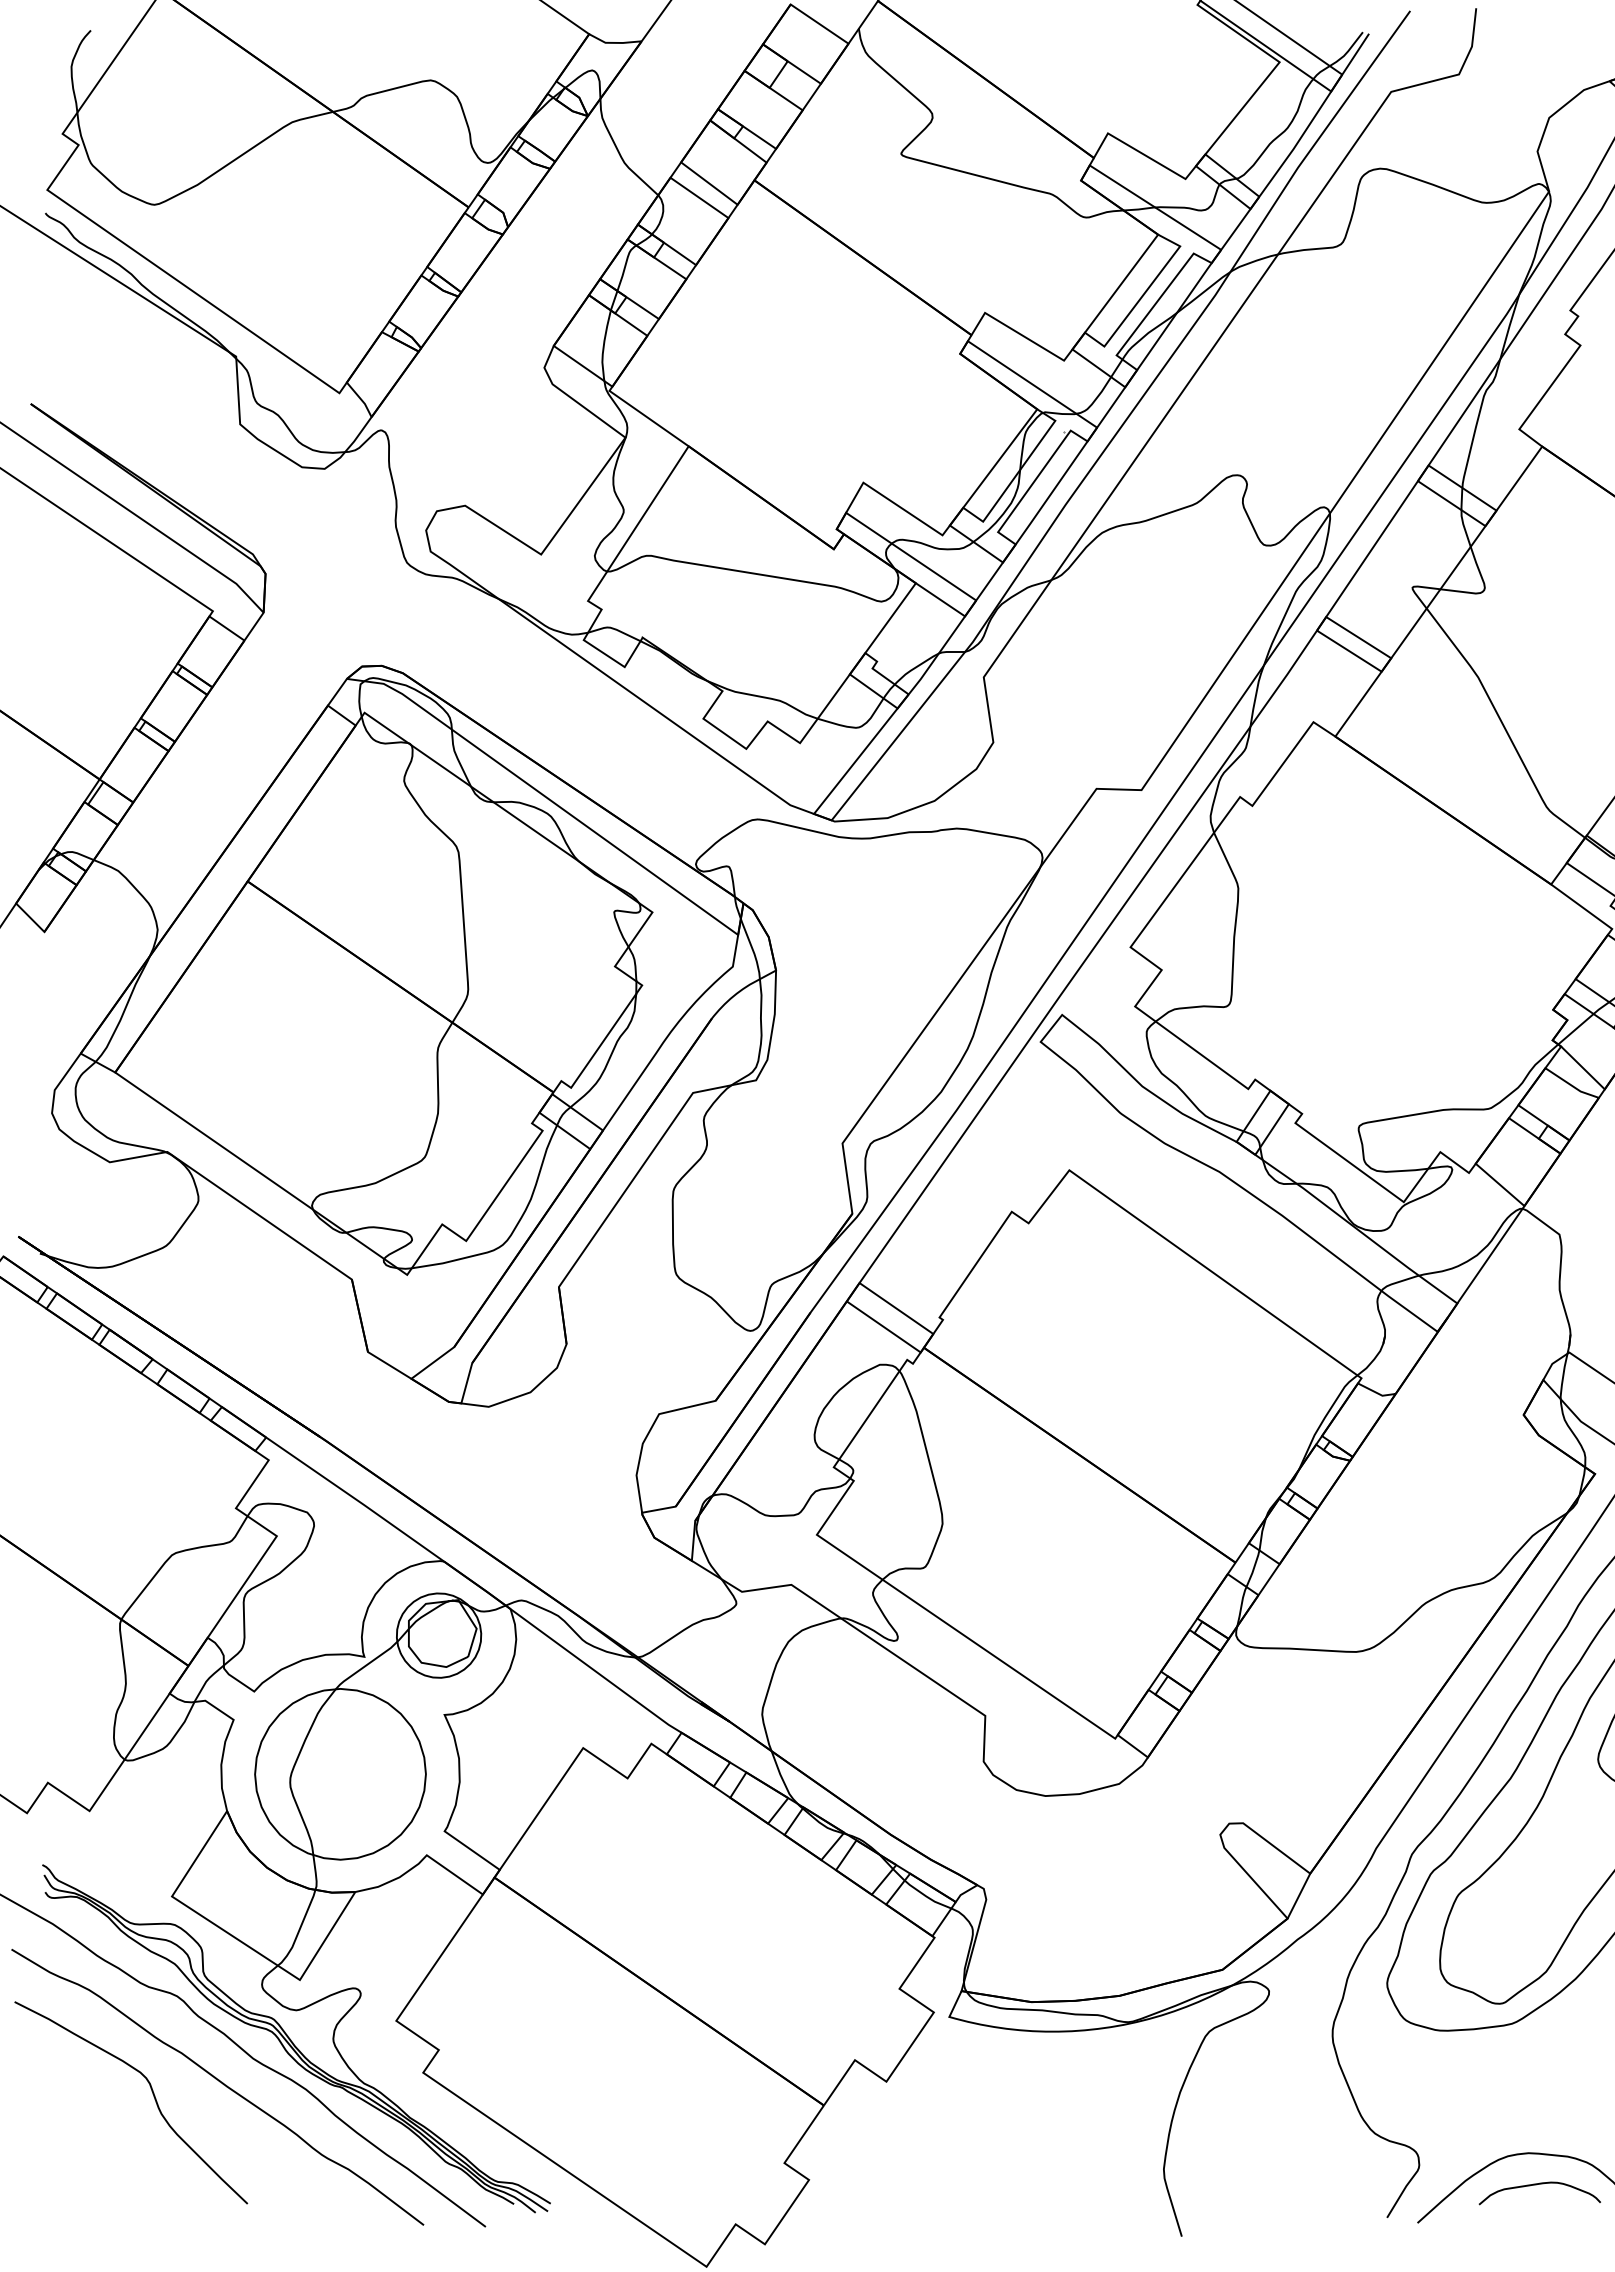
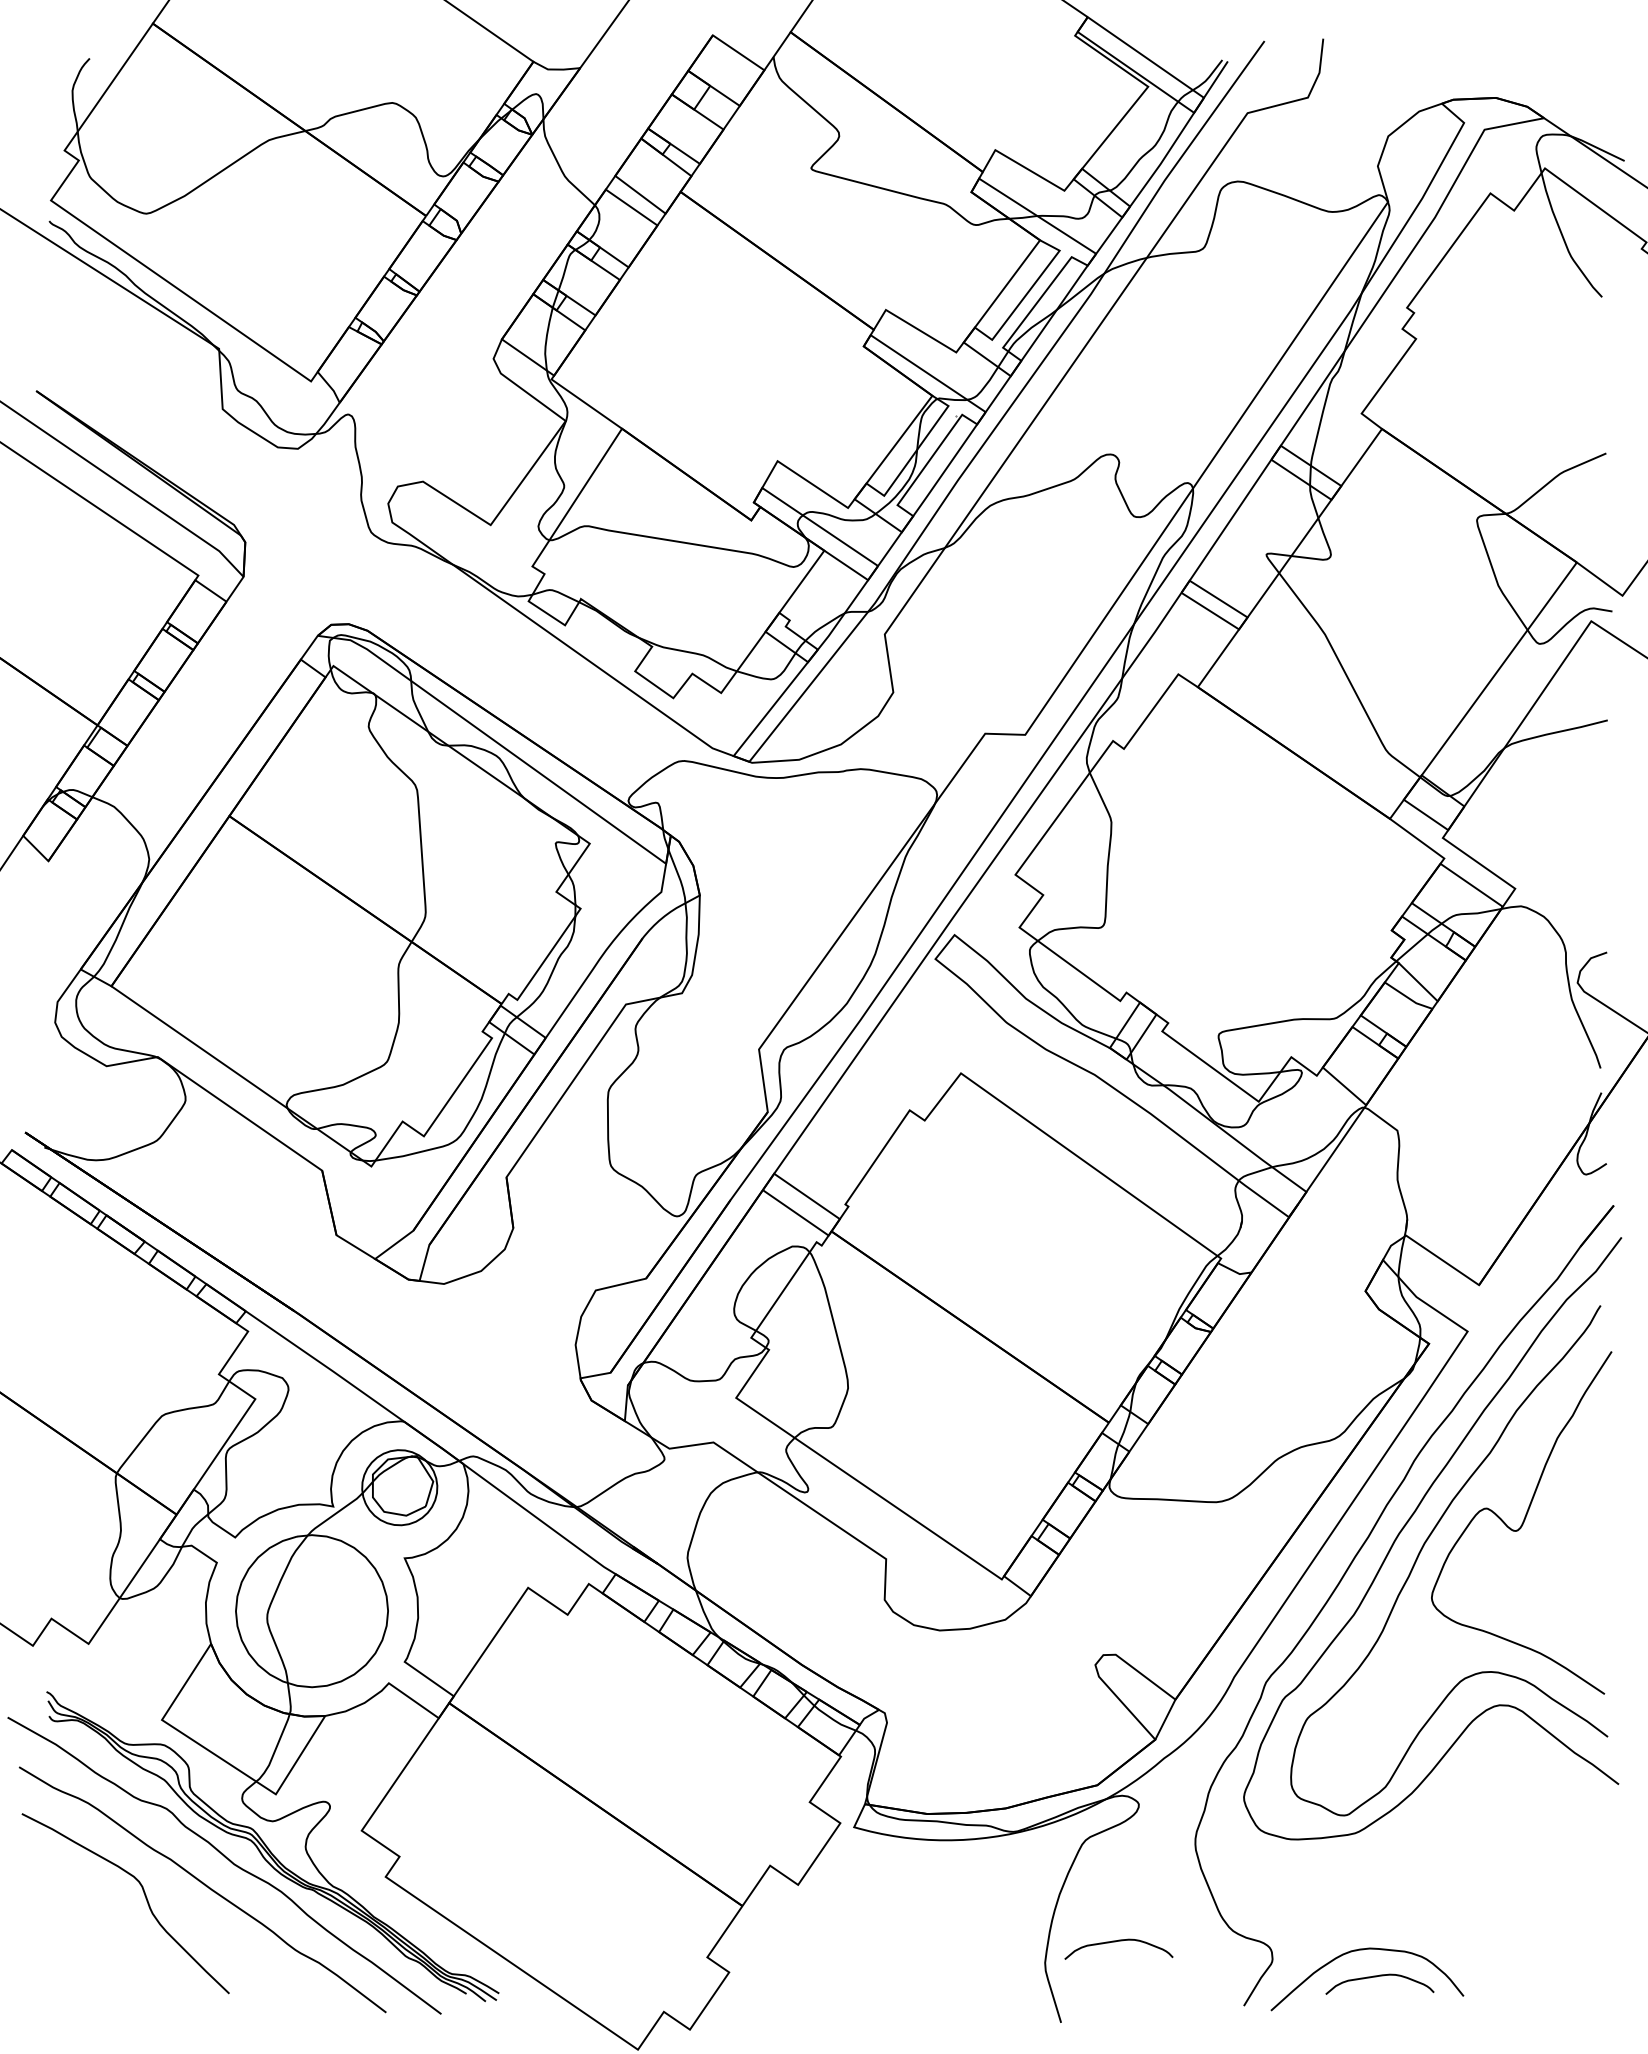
curve: (1242, 2146) -> (1115, 1942), added

